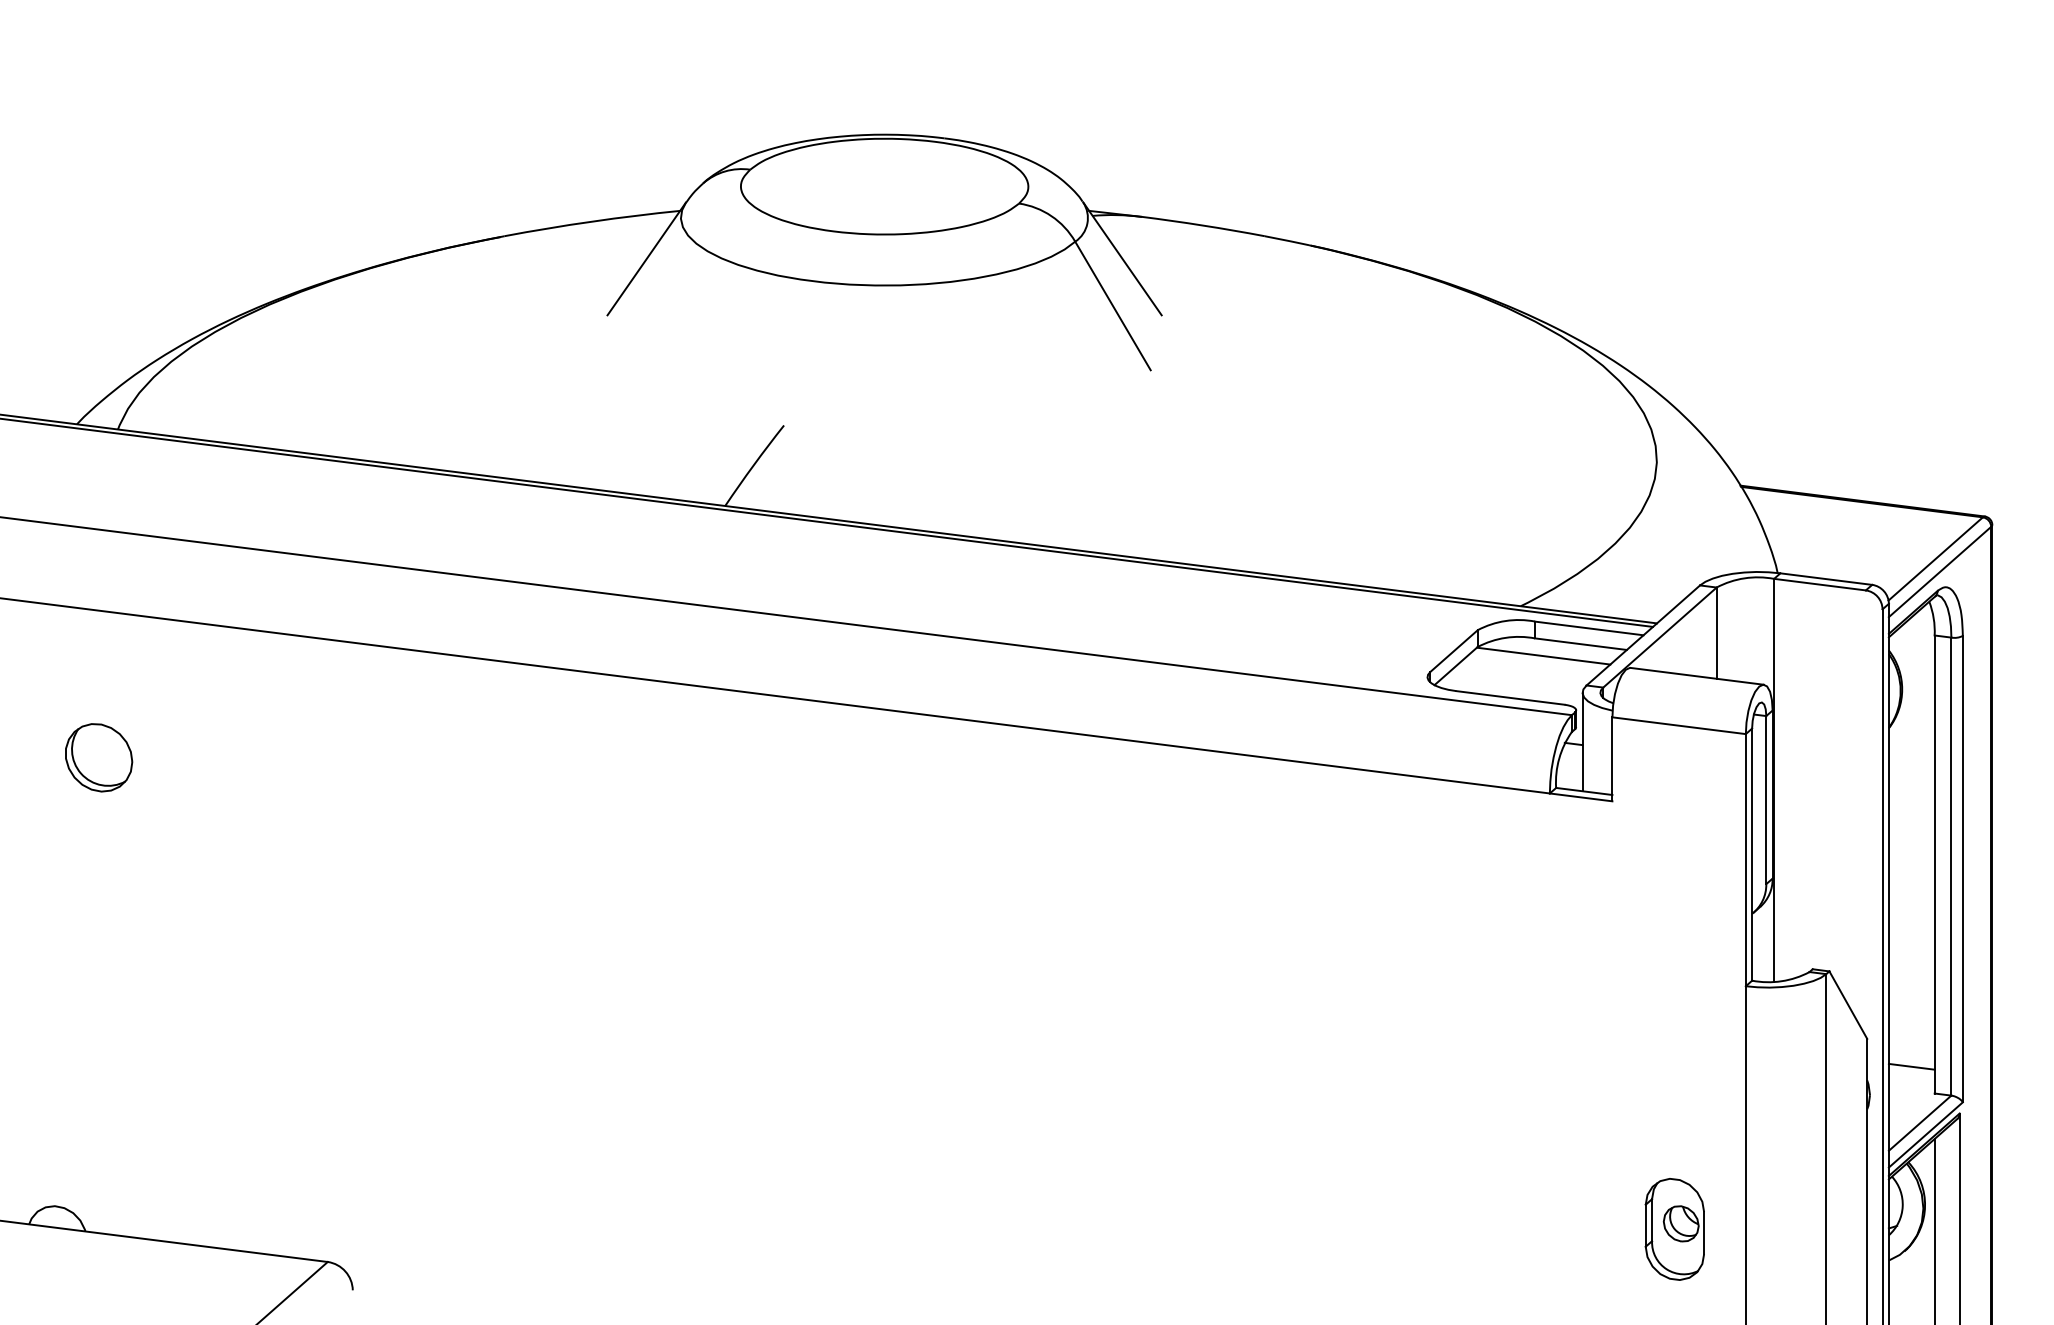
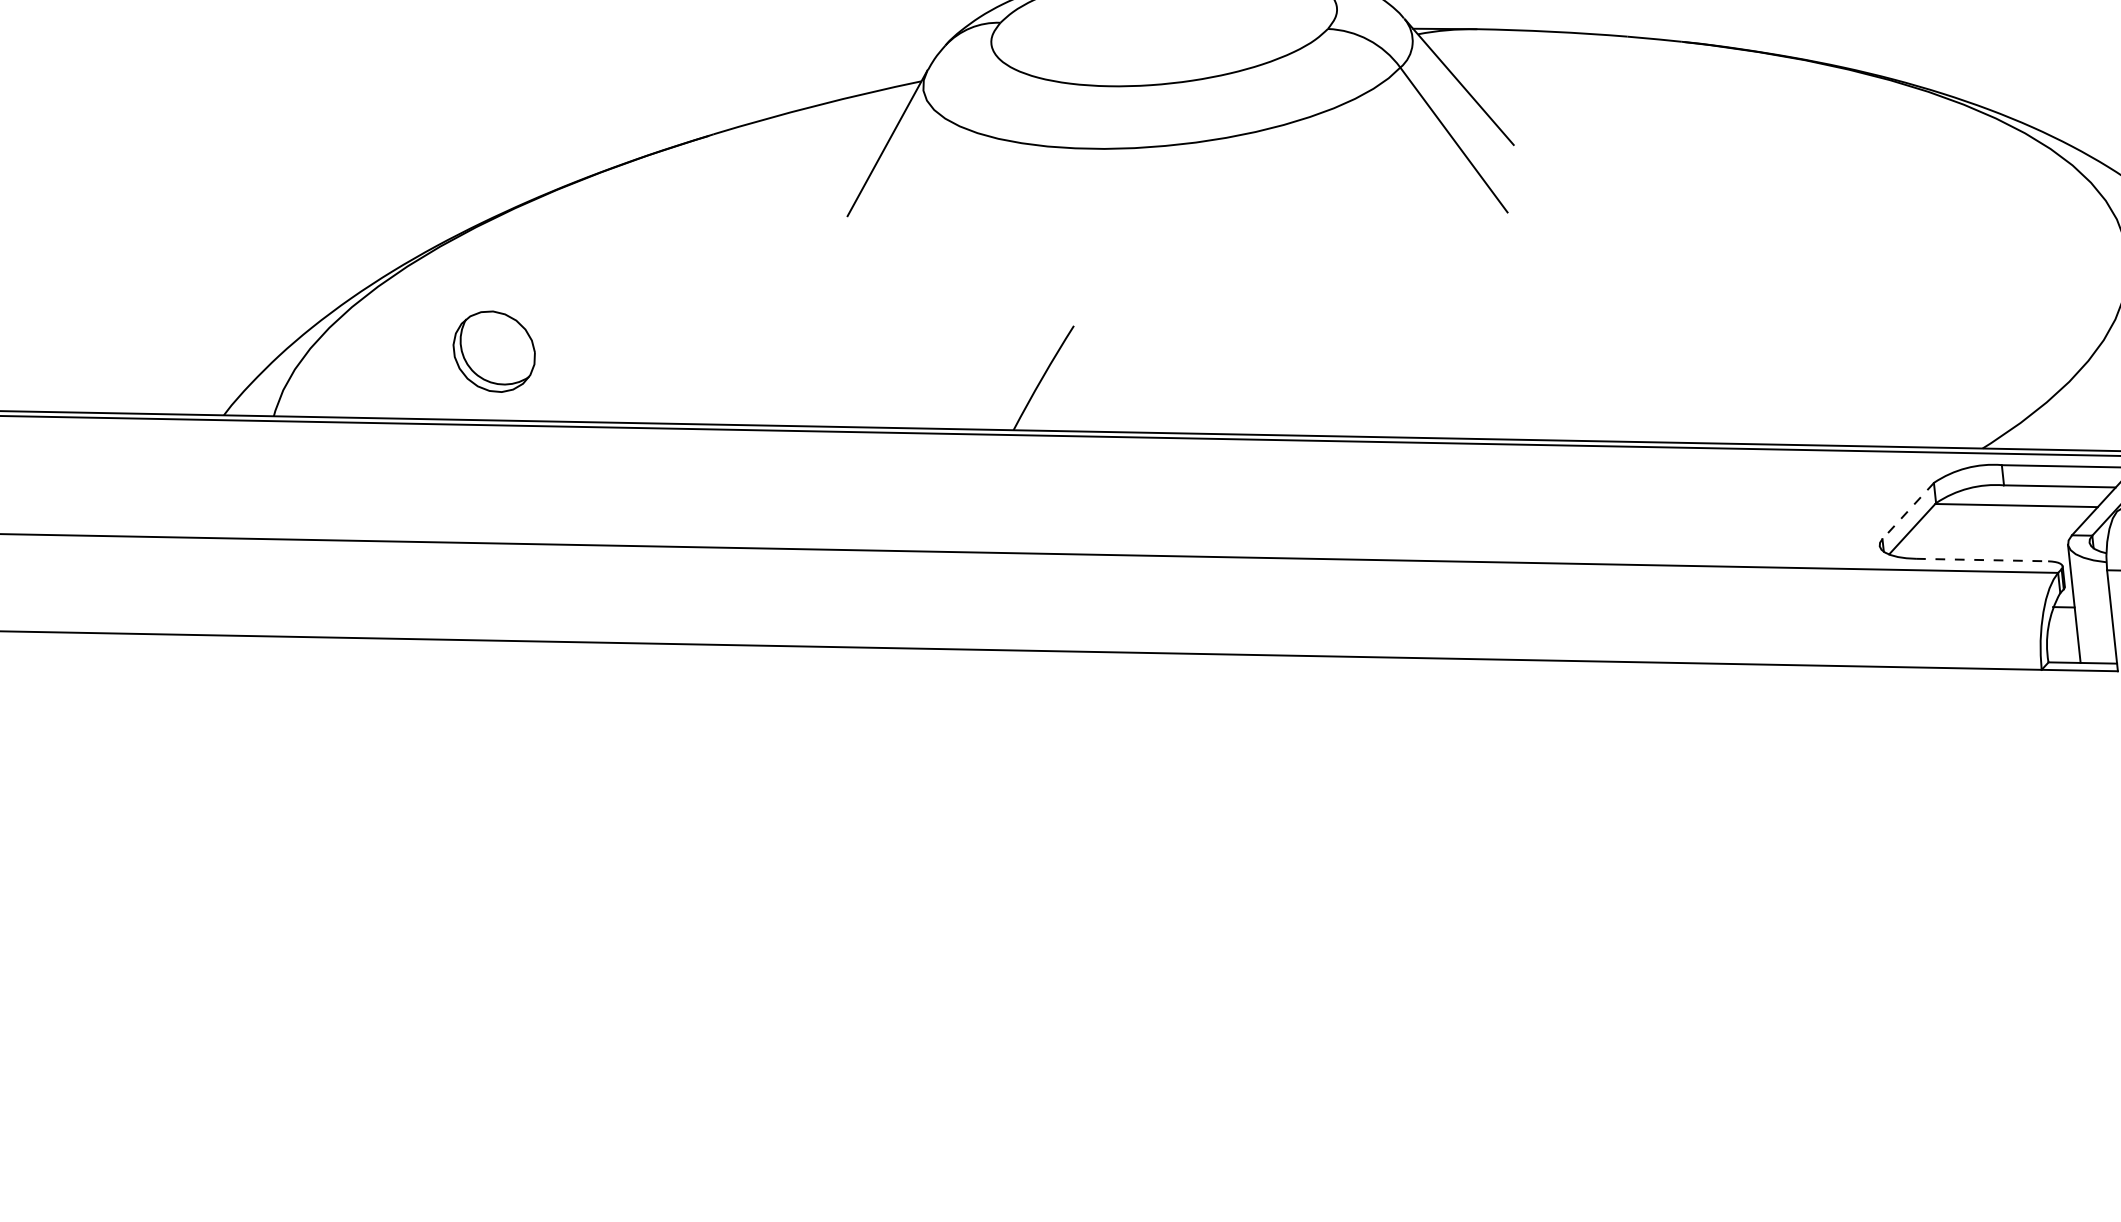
line: (1453, 651) -> (1907, 511), solid -> dashed
line: (1510, 697) -> (1982, 559), solid -> dashed
part: (99, 757) -> (494, 351), moved

